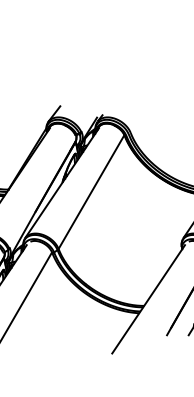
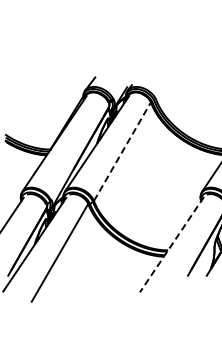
line: (91, 191) -> (122, 151), solid -> dashed
line: (148, 299) -> (171, 244), solid -> dashed

